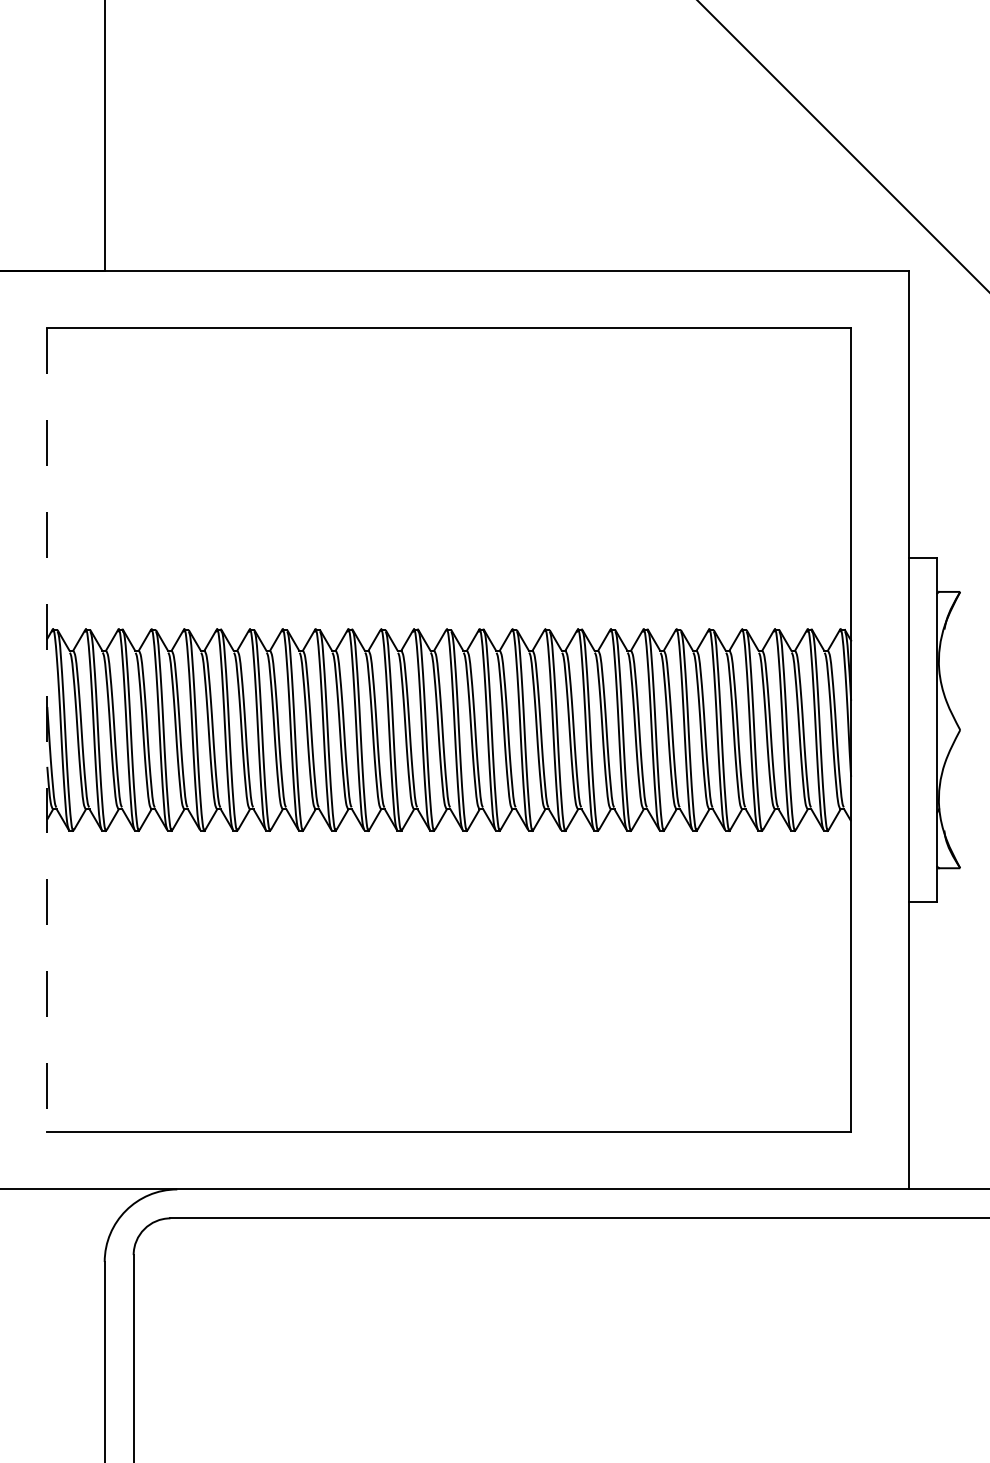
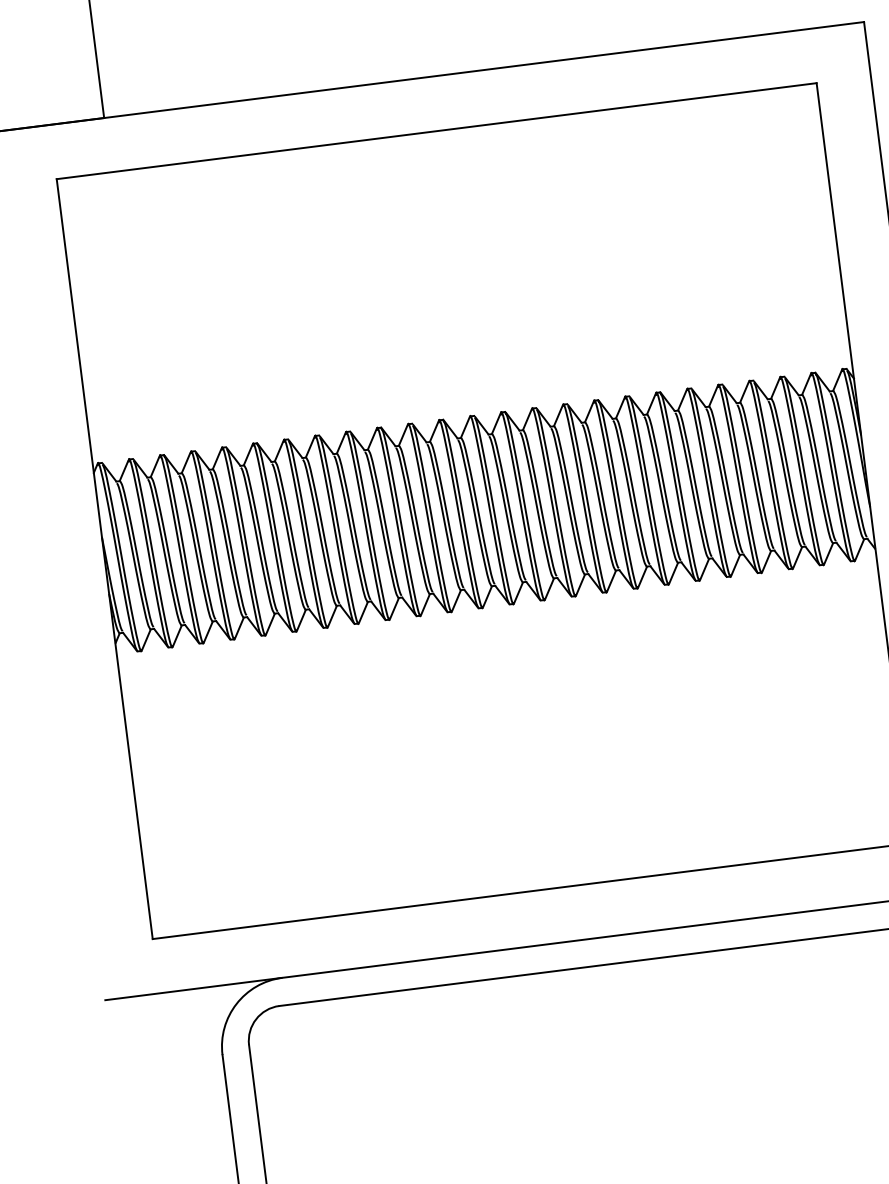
line: (47, 730) -> (104, 559), dashed -> solid

